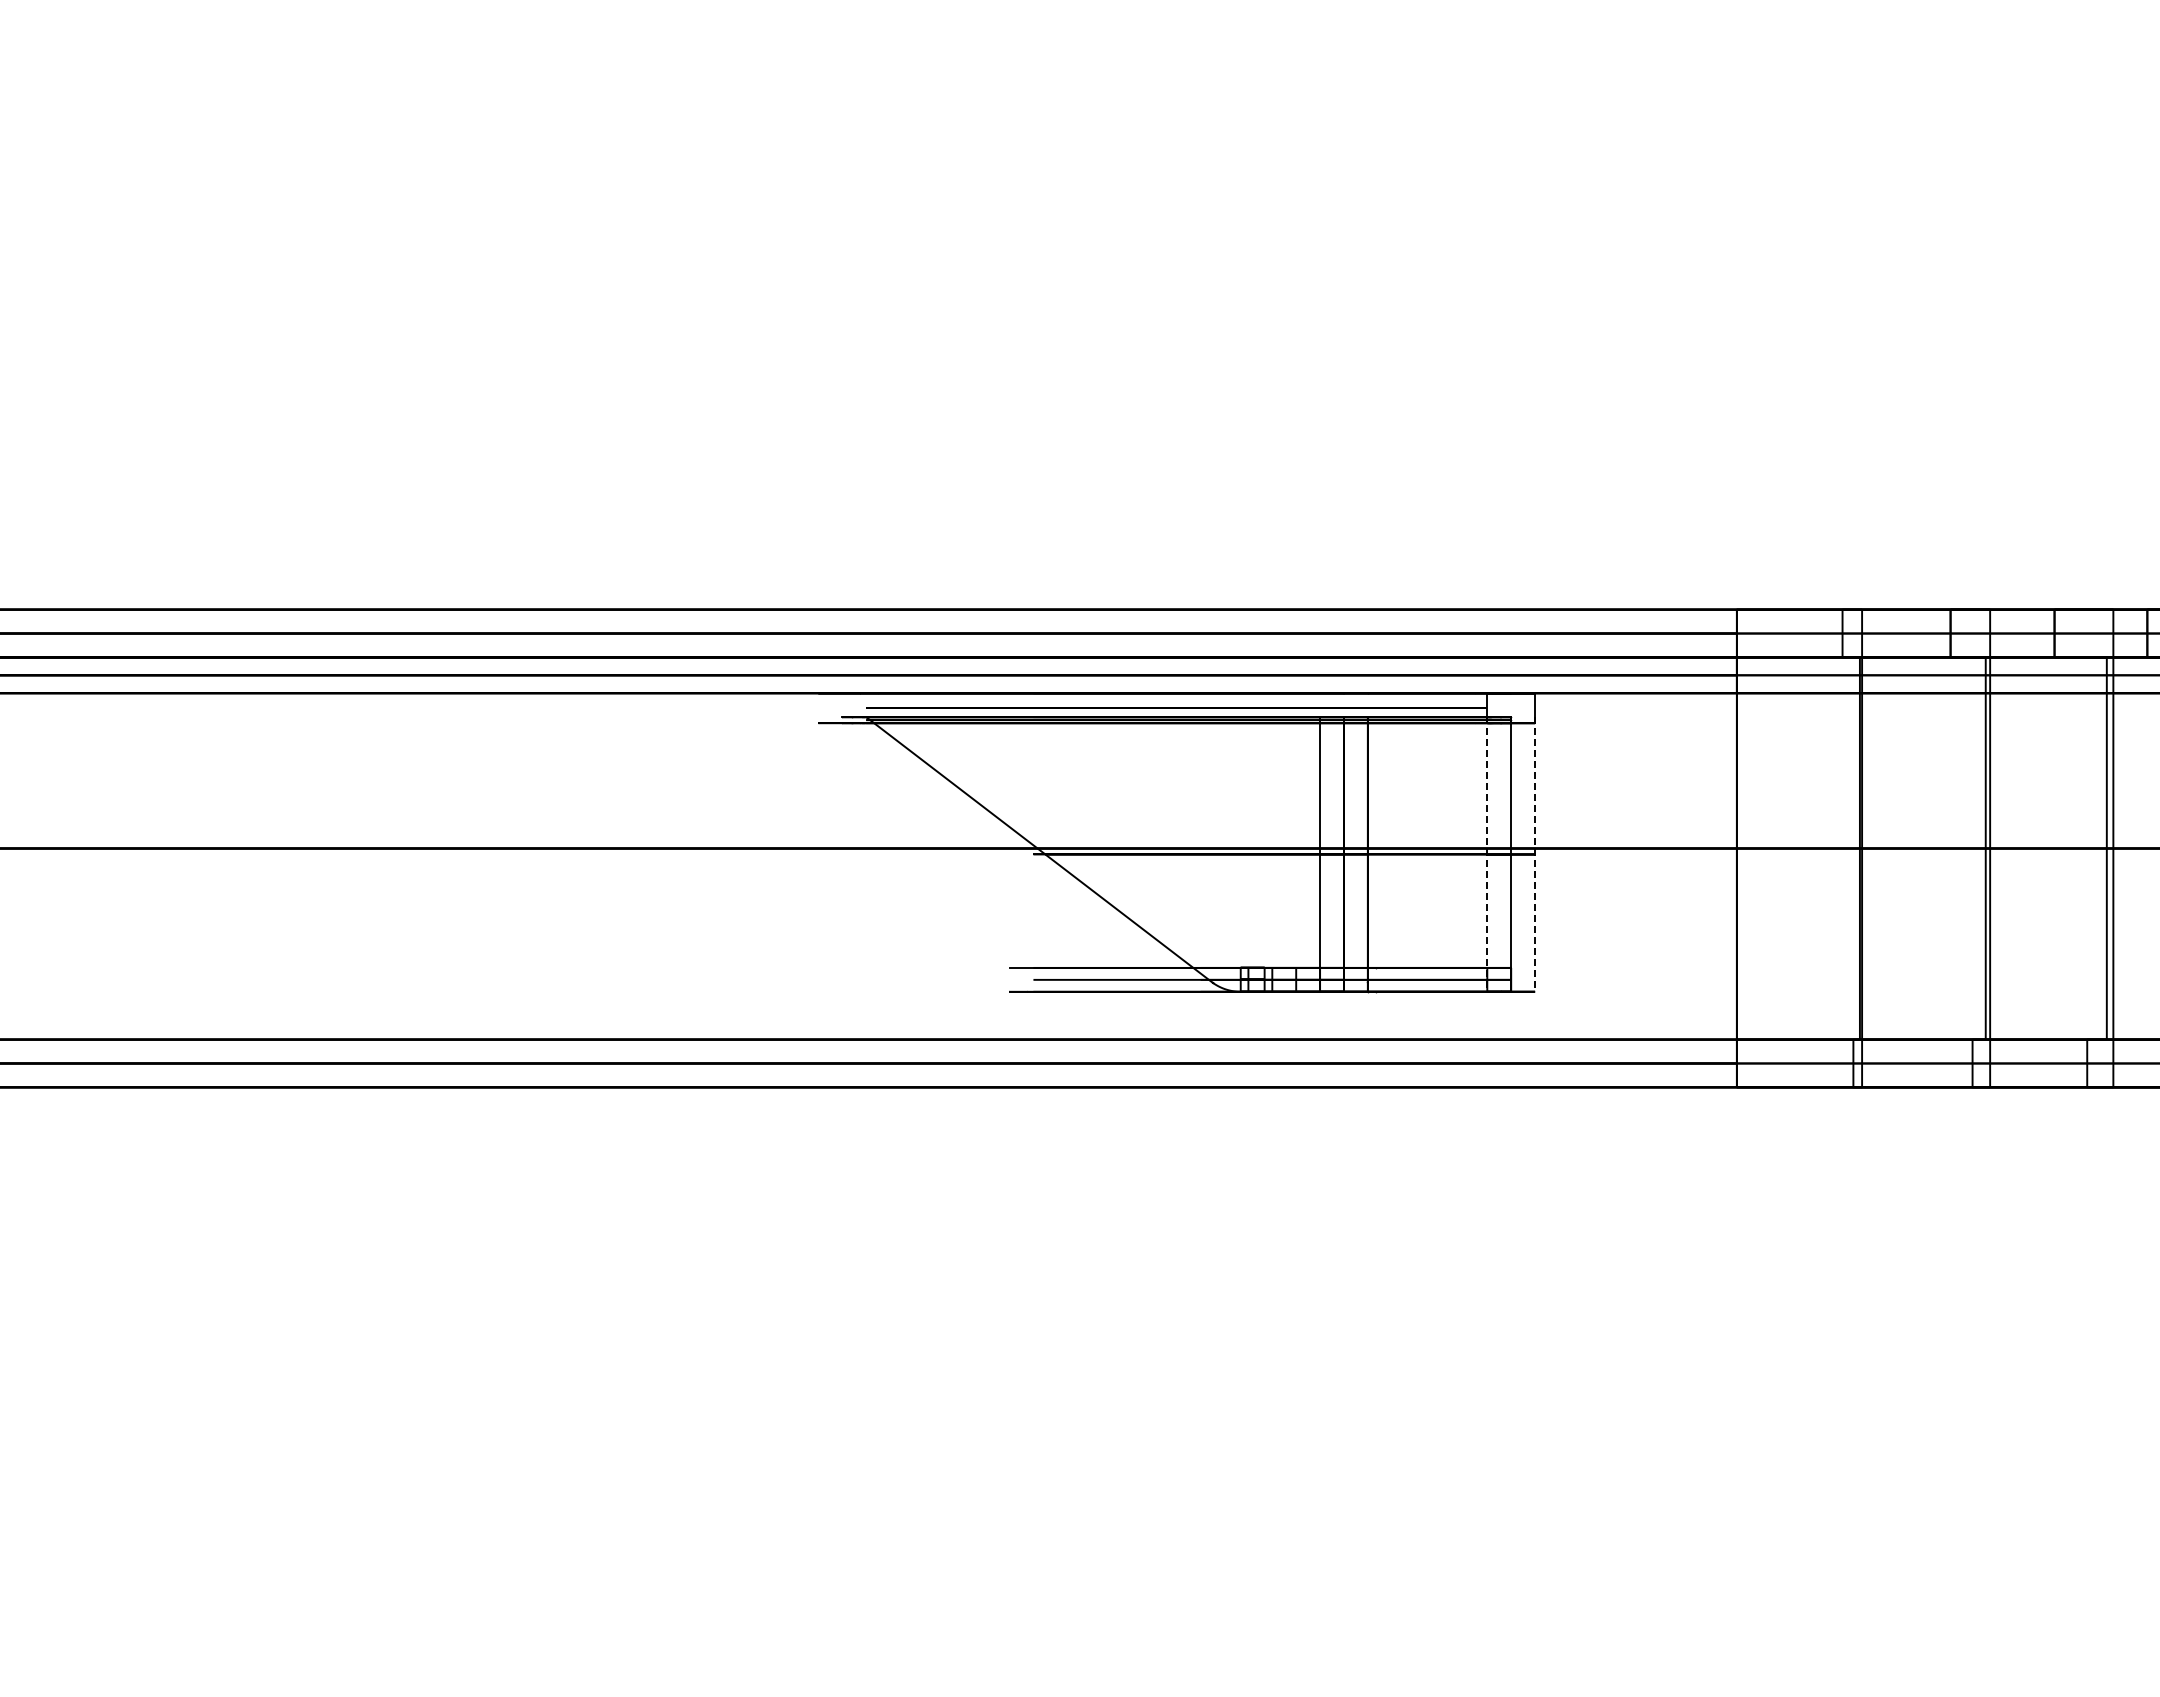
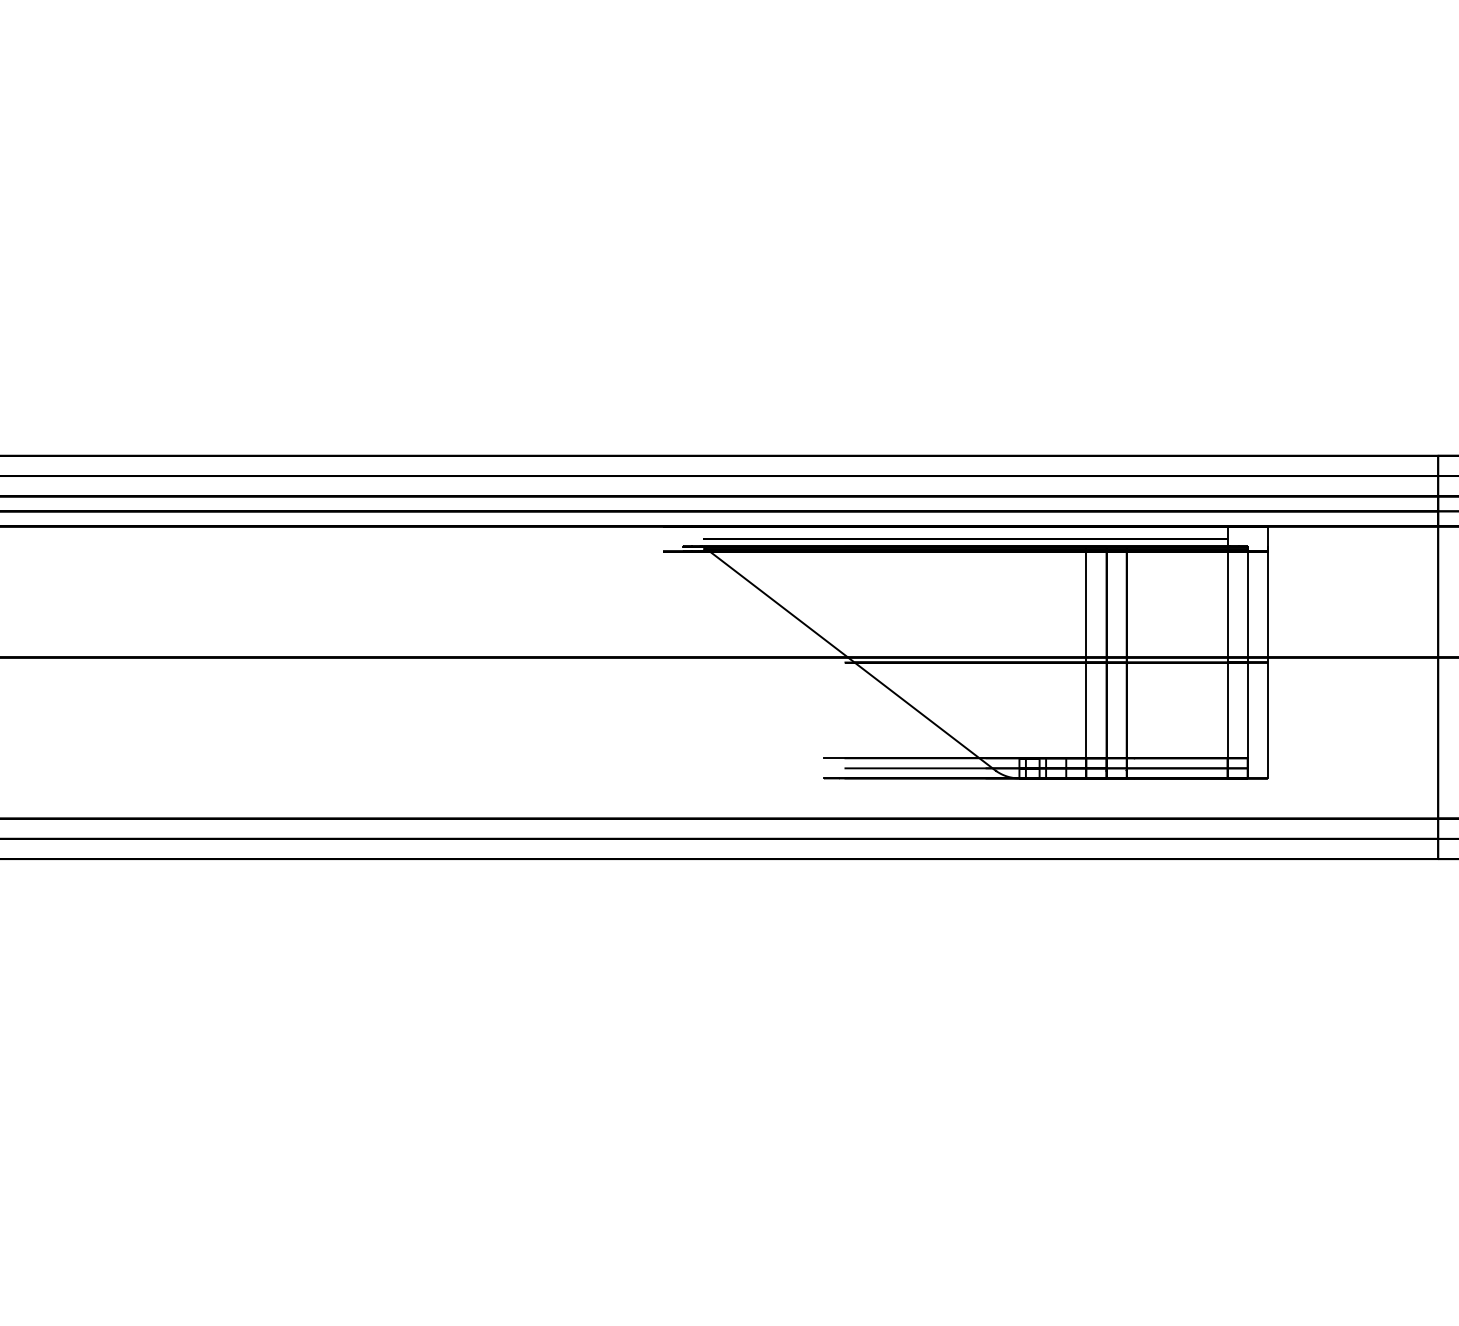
line: (1487, 854) -> (1227, 662), dashed -> solid
line: (1535, 854) -> (1268, 662), dashed -> solid

